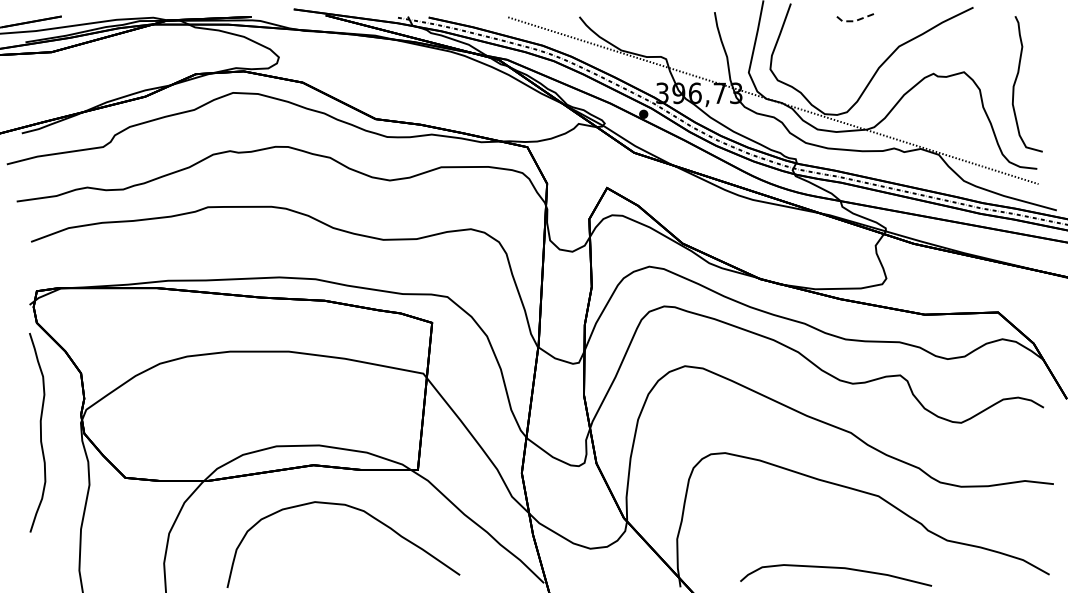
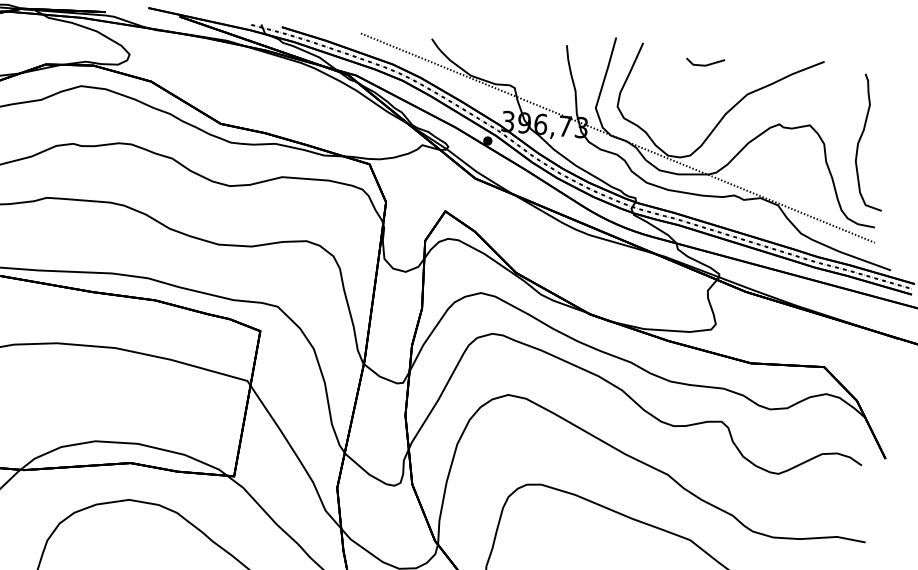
line: (853, 21) -> (704, 65), dashed -> solid

